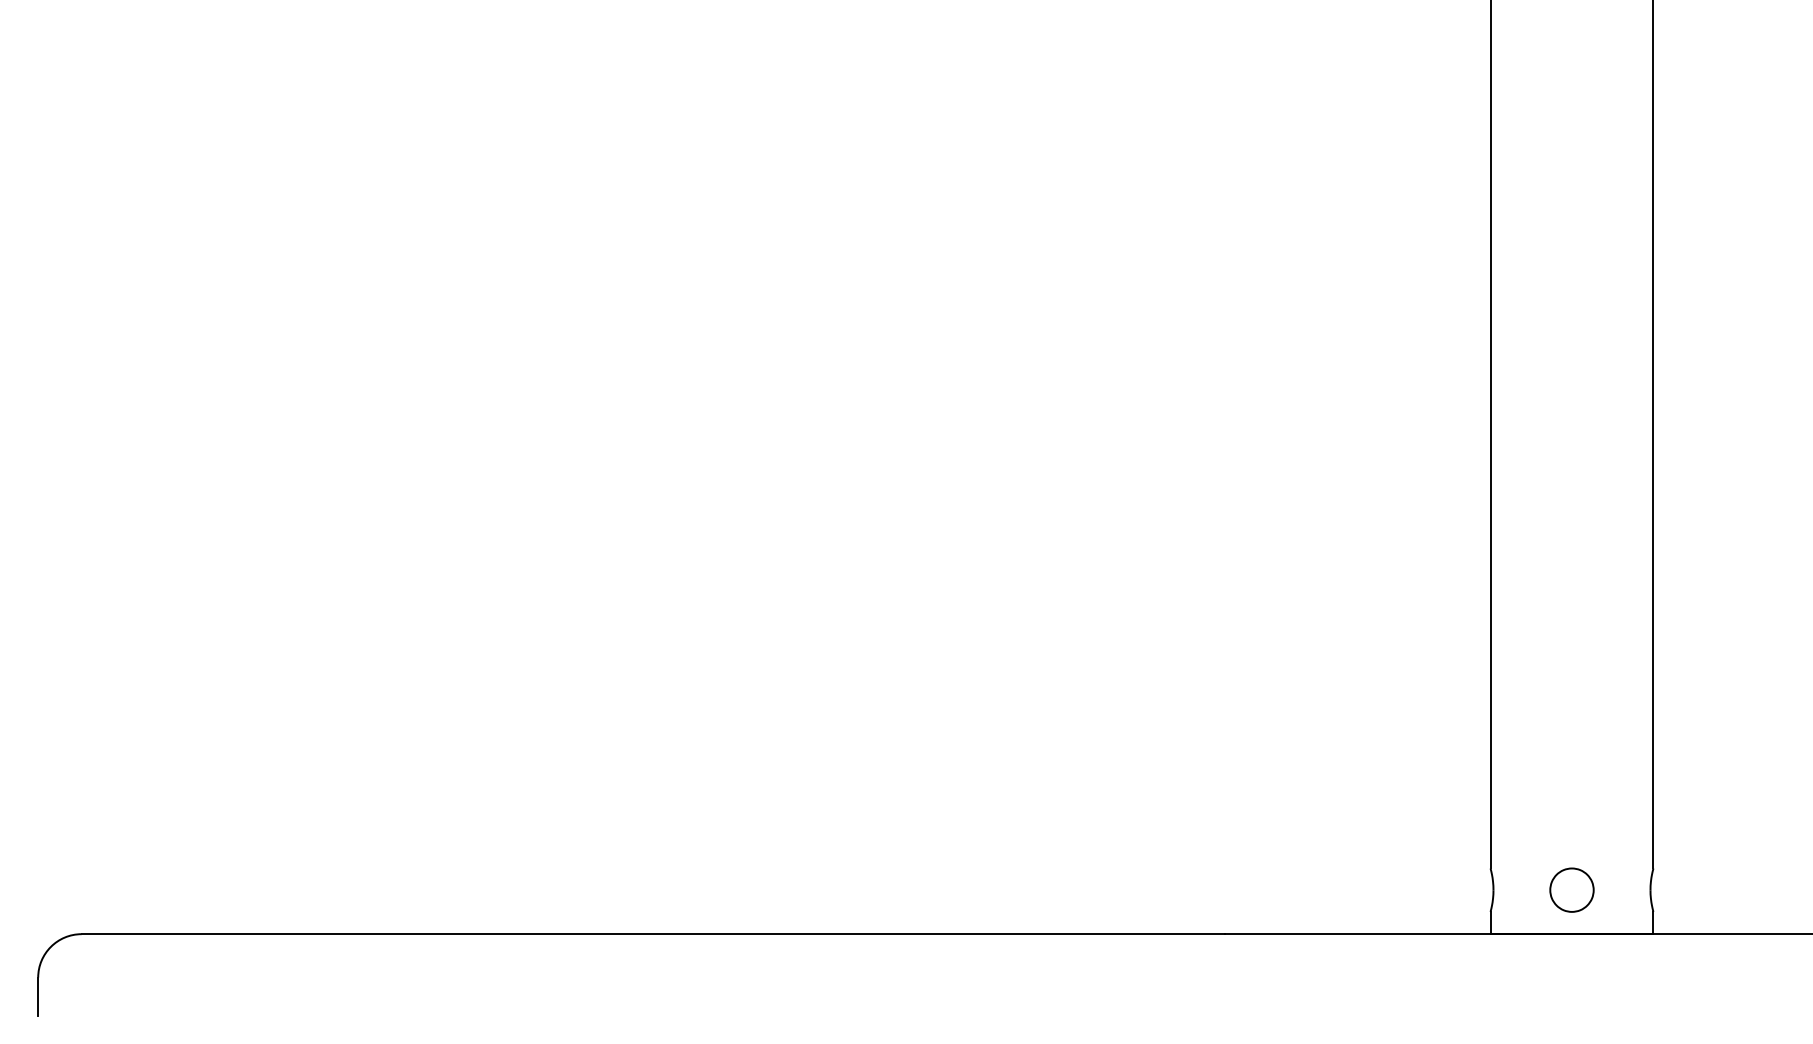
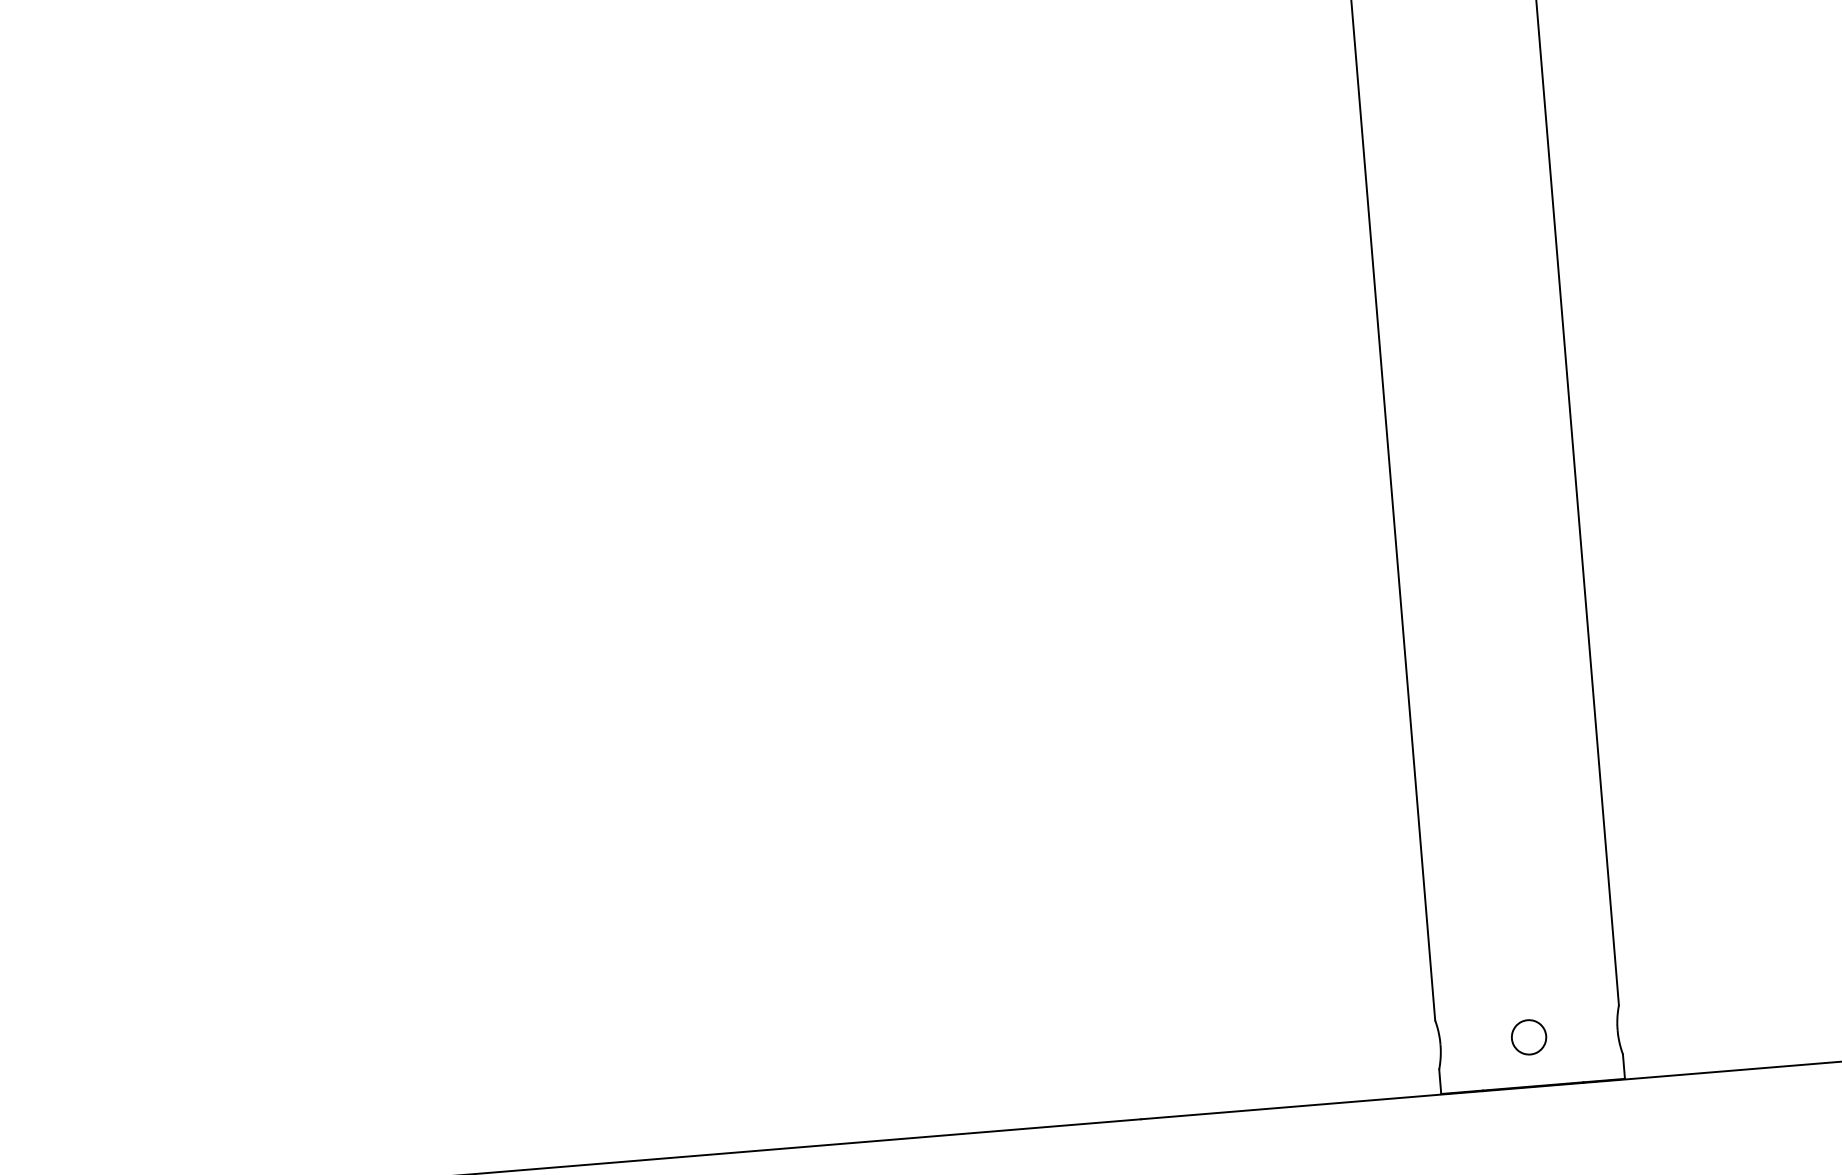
part: (1571, 889) -> (1528, 1036), size x0.7

